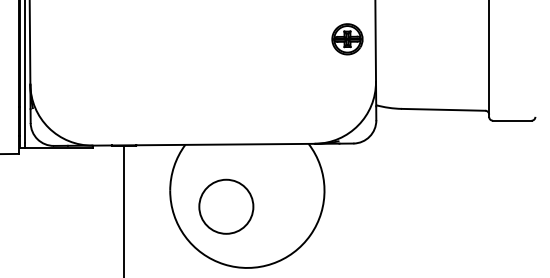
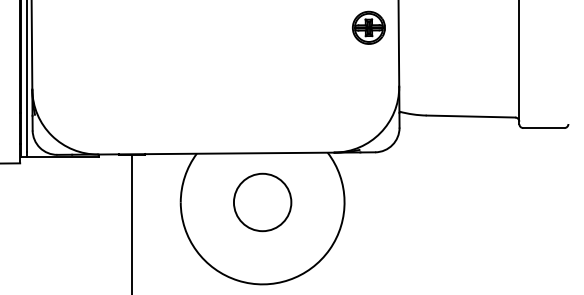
part: (347, 39) -> (368, 28), moved
circle: (226, 206) -> (262, 202), moved

